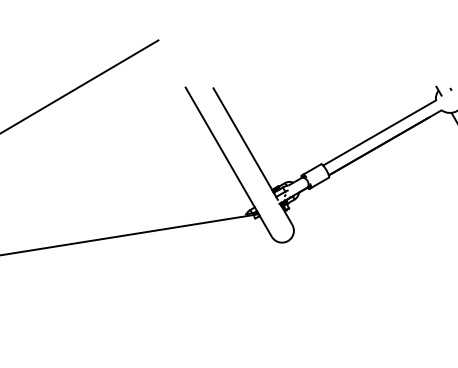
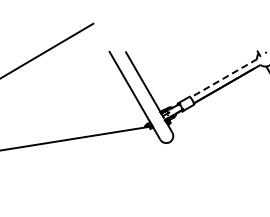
line: (378, 133) -> (223, 78), solid -> dashed

